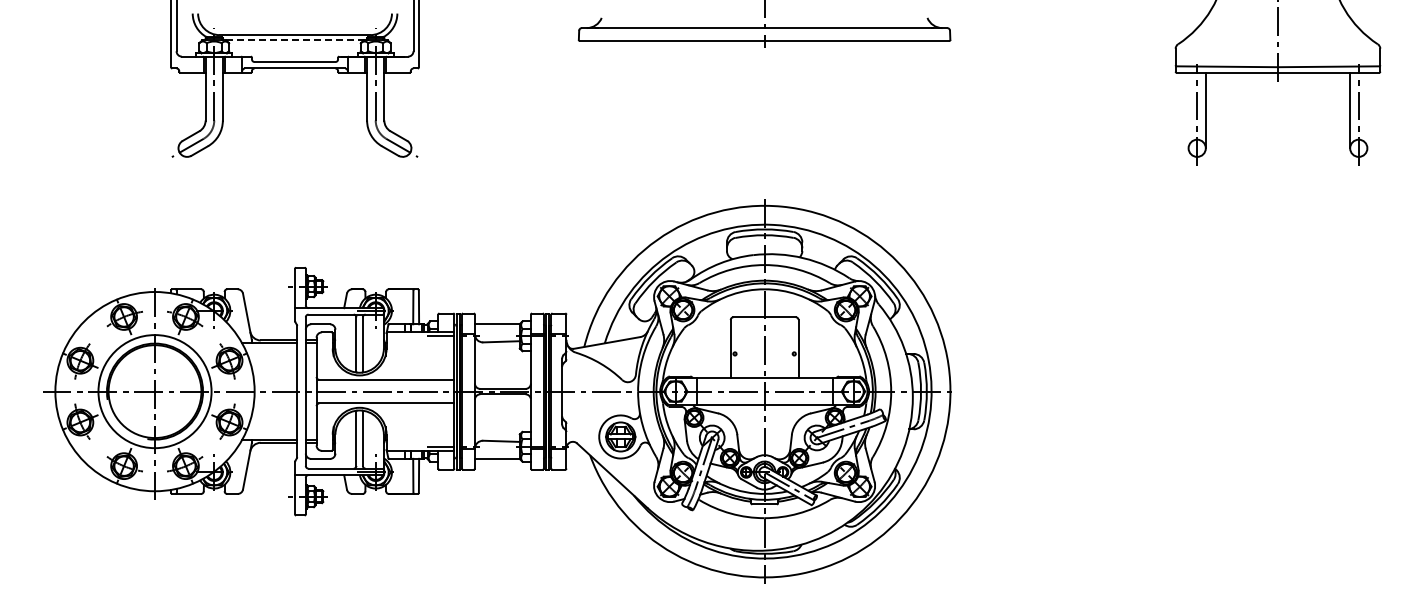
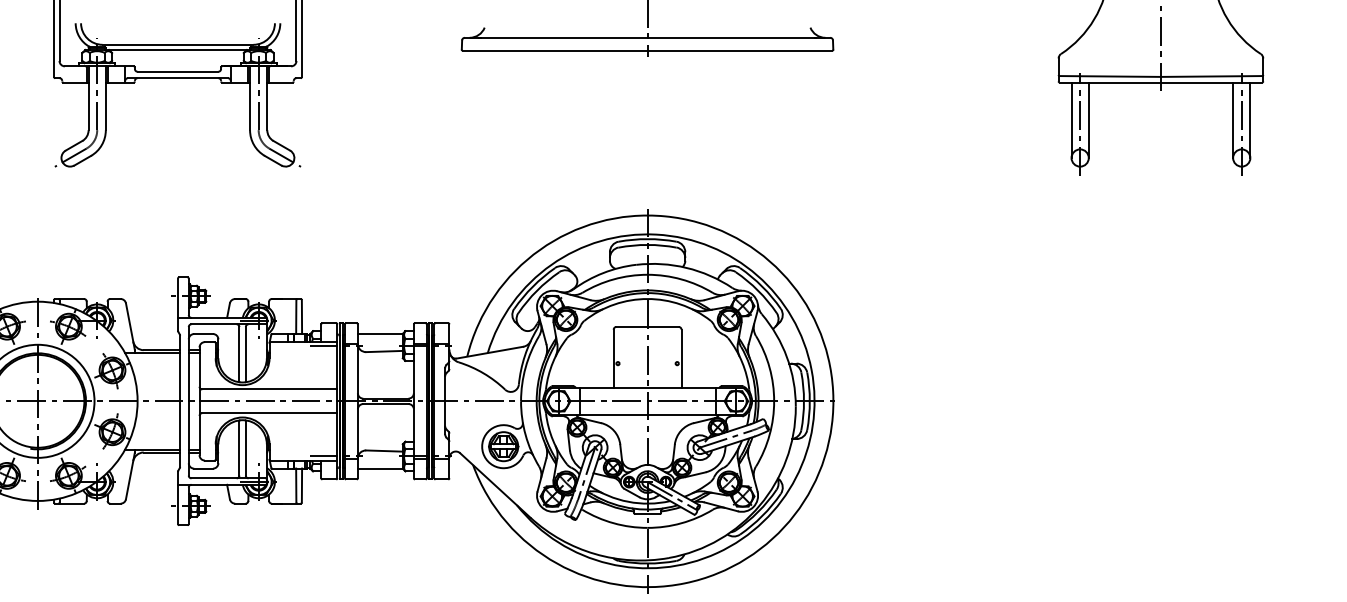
line: (295, 40) -> (178, 50), dashed -> solid
line: (1188, 110) -> (1071, 120), added
line: (1367, 110) -> (1250, 120), added

